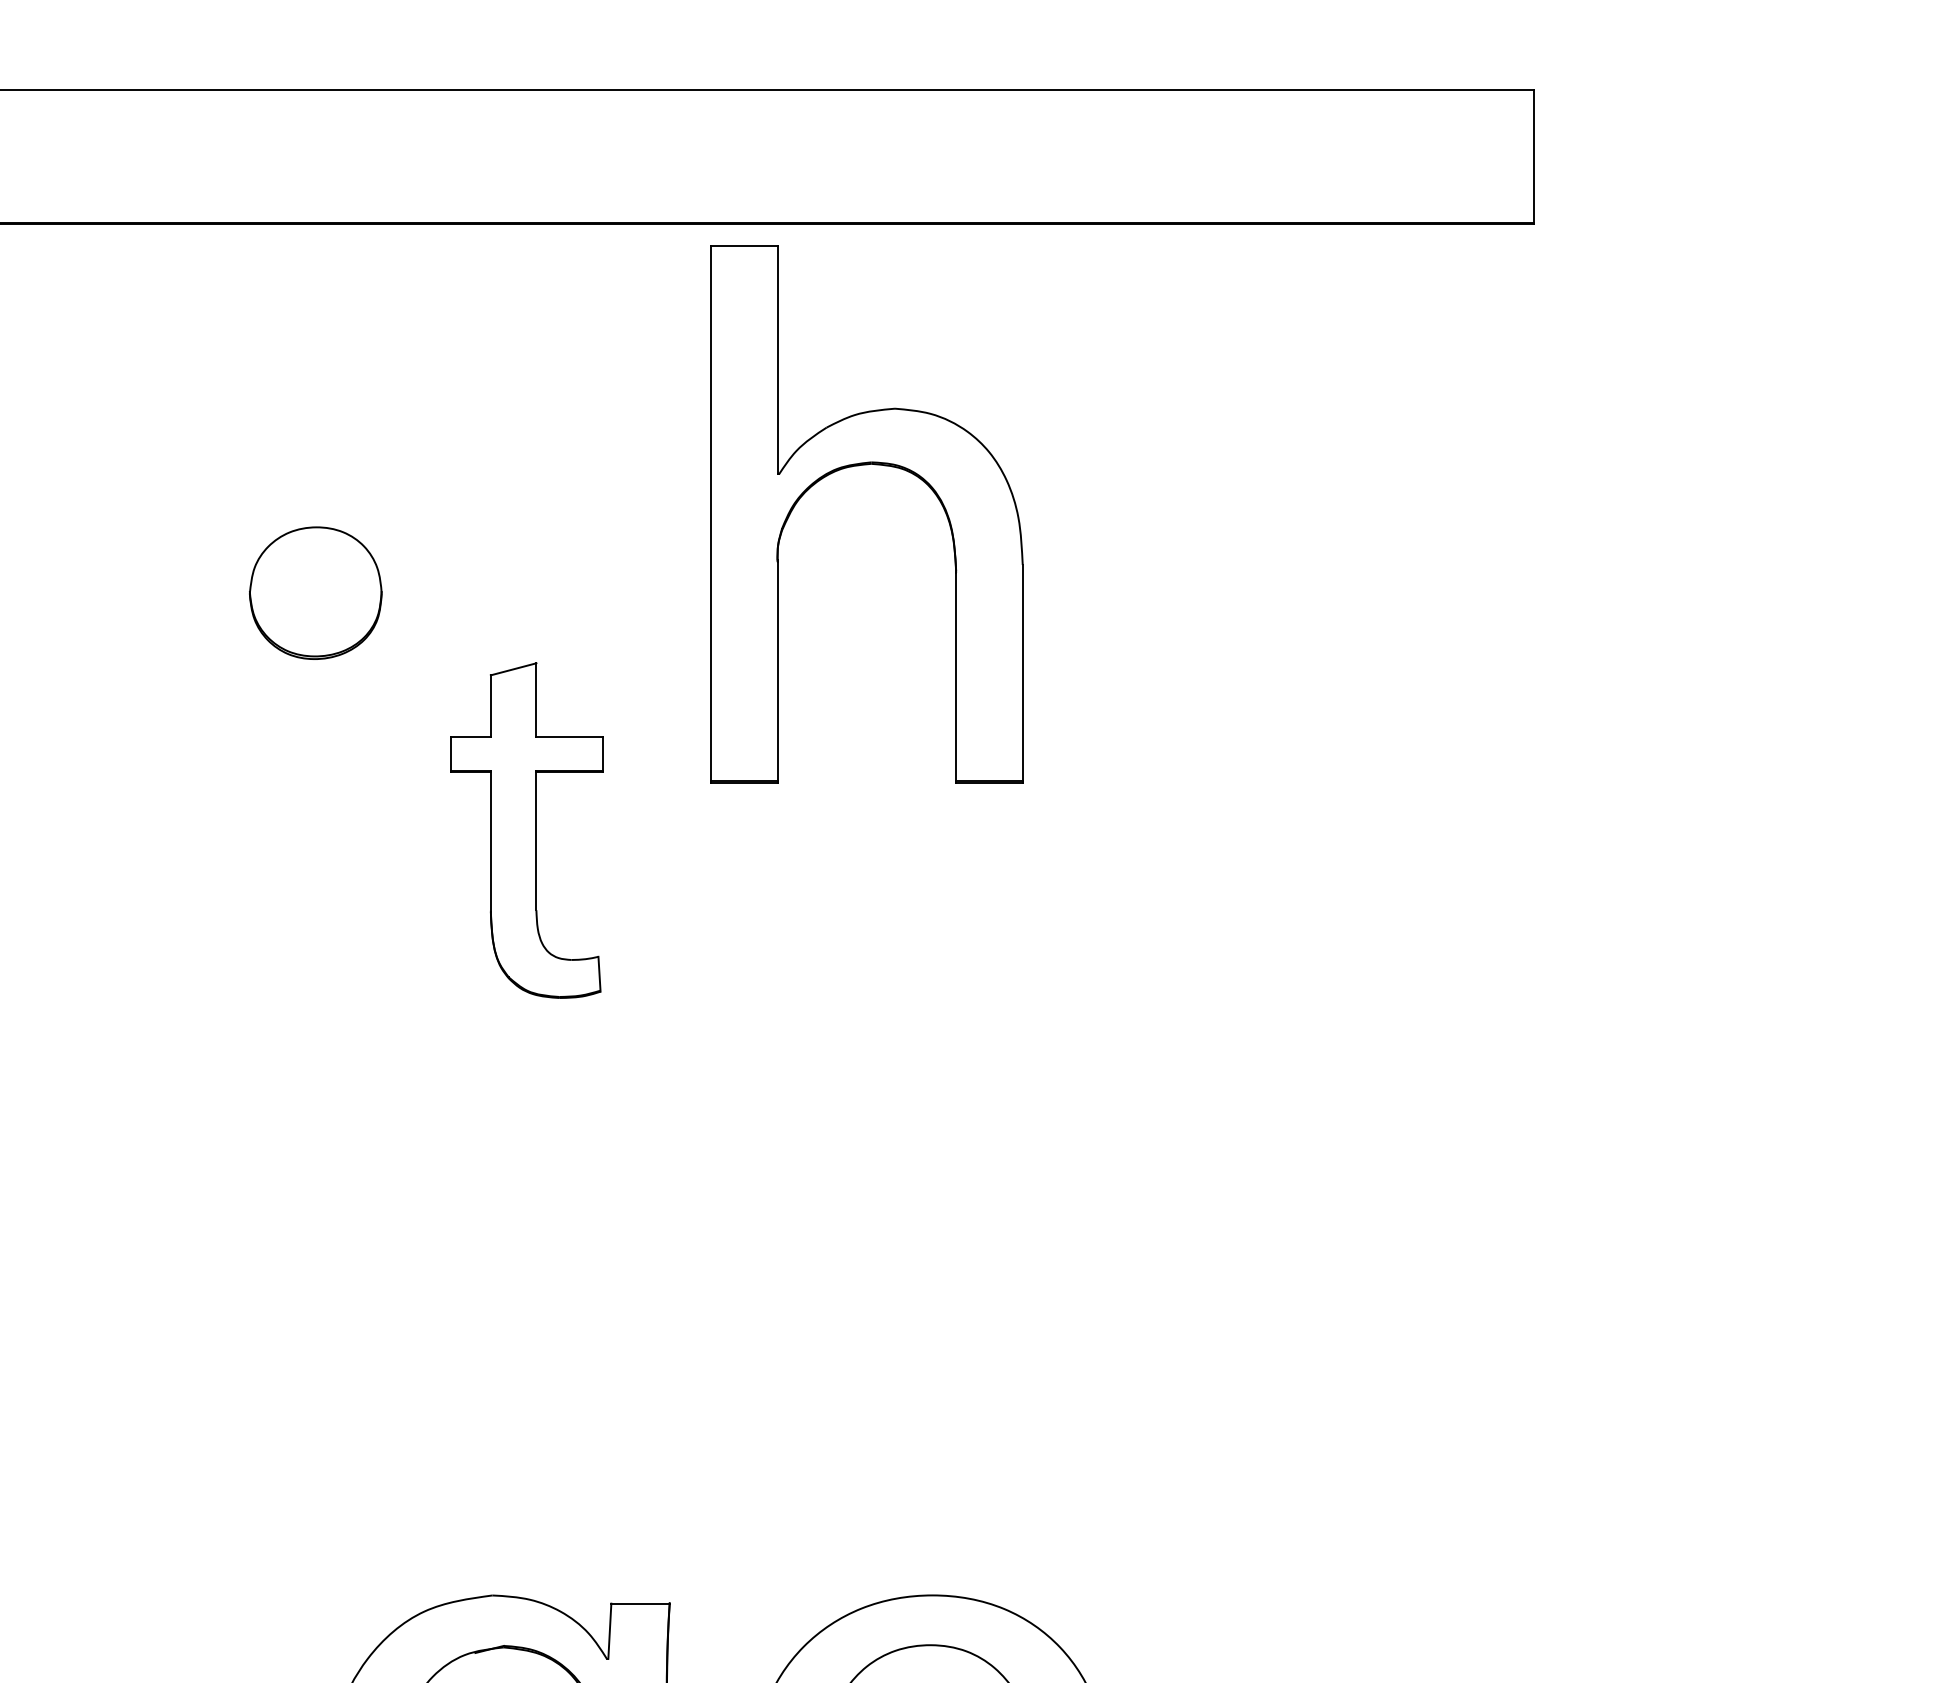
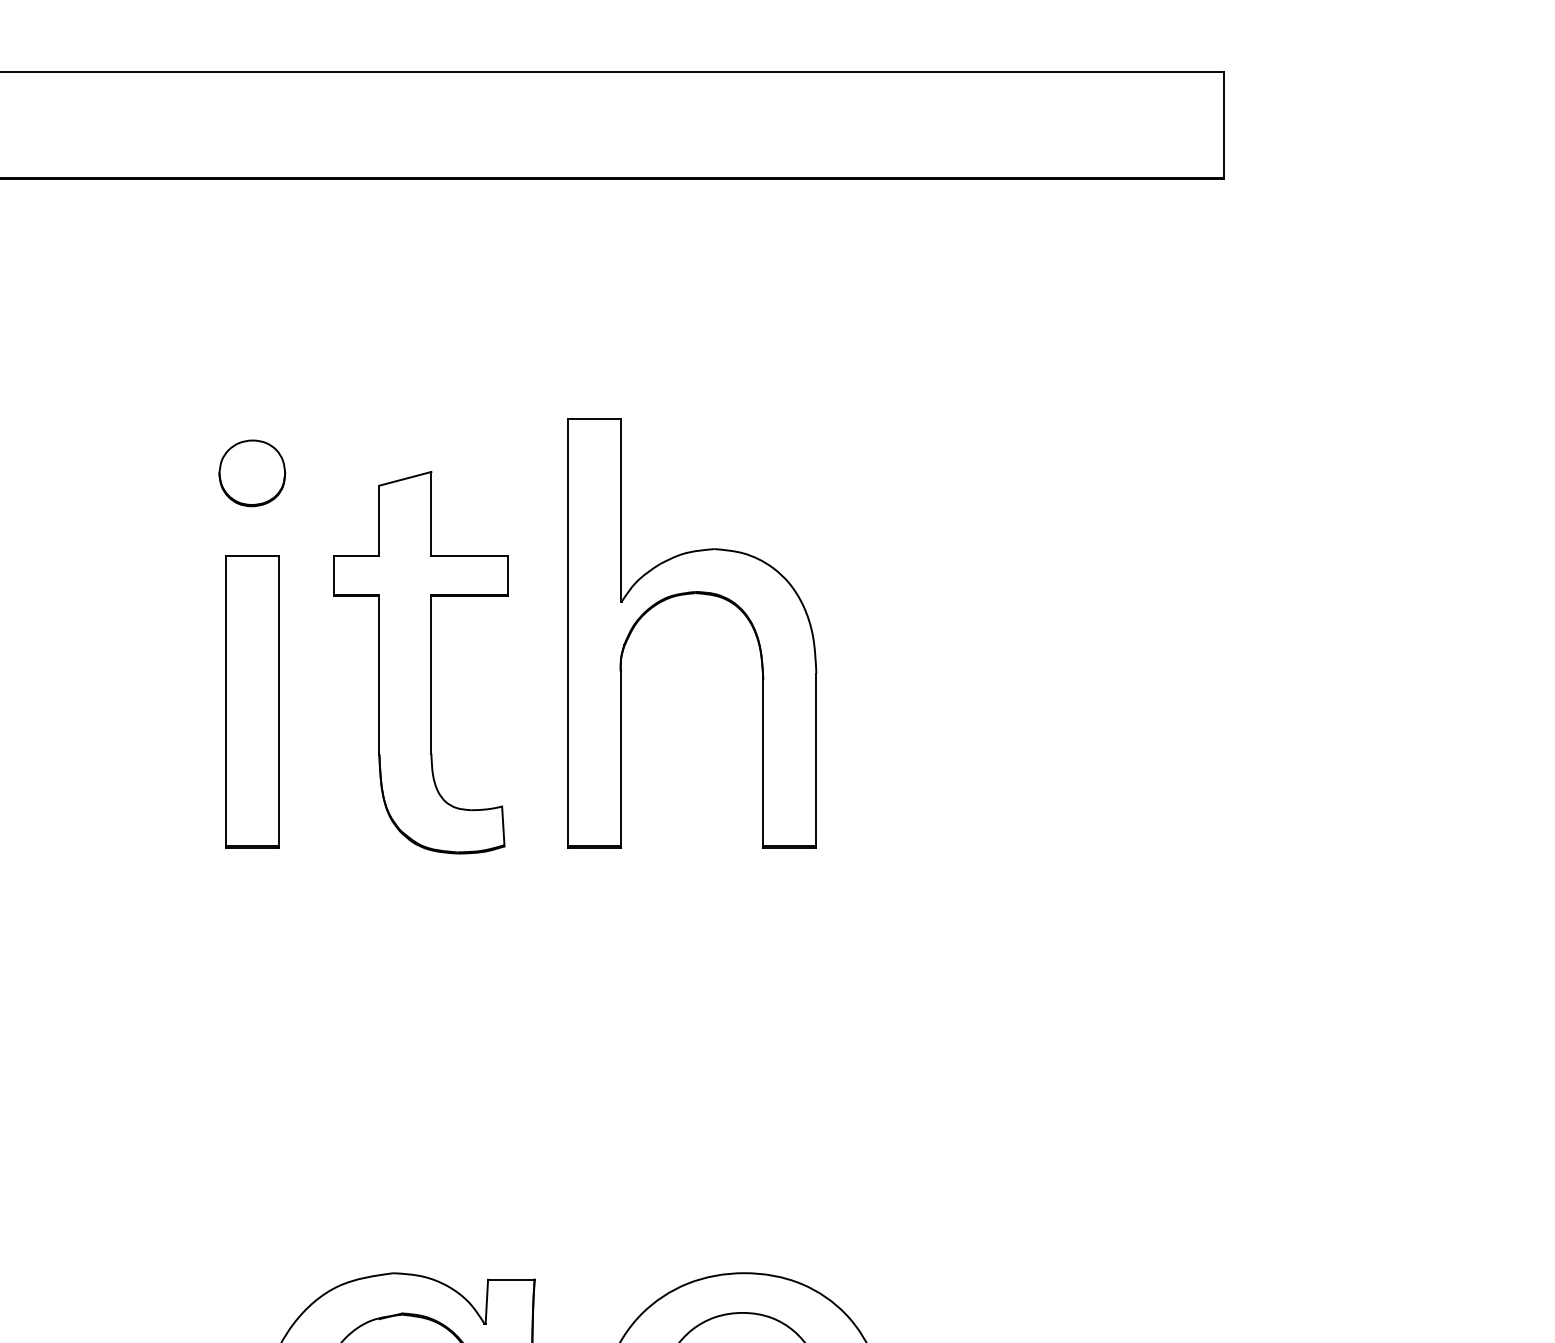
part: (858, 466) -> (685, 595), moved
part: (316, 593) -> (252, 473), size x0.62
part: (526, 830) -> (420, 662), size x1.43
part: (316, 879) -> (252, 701), added

